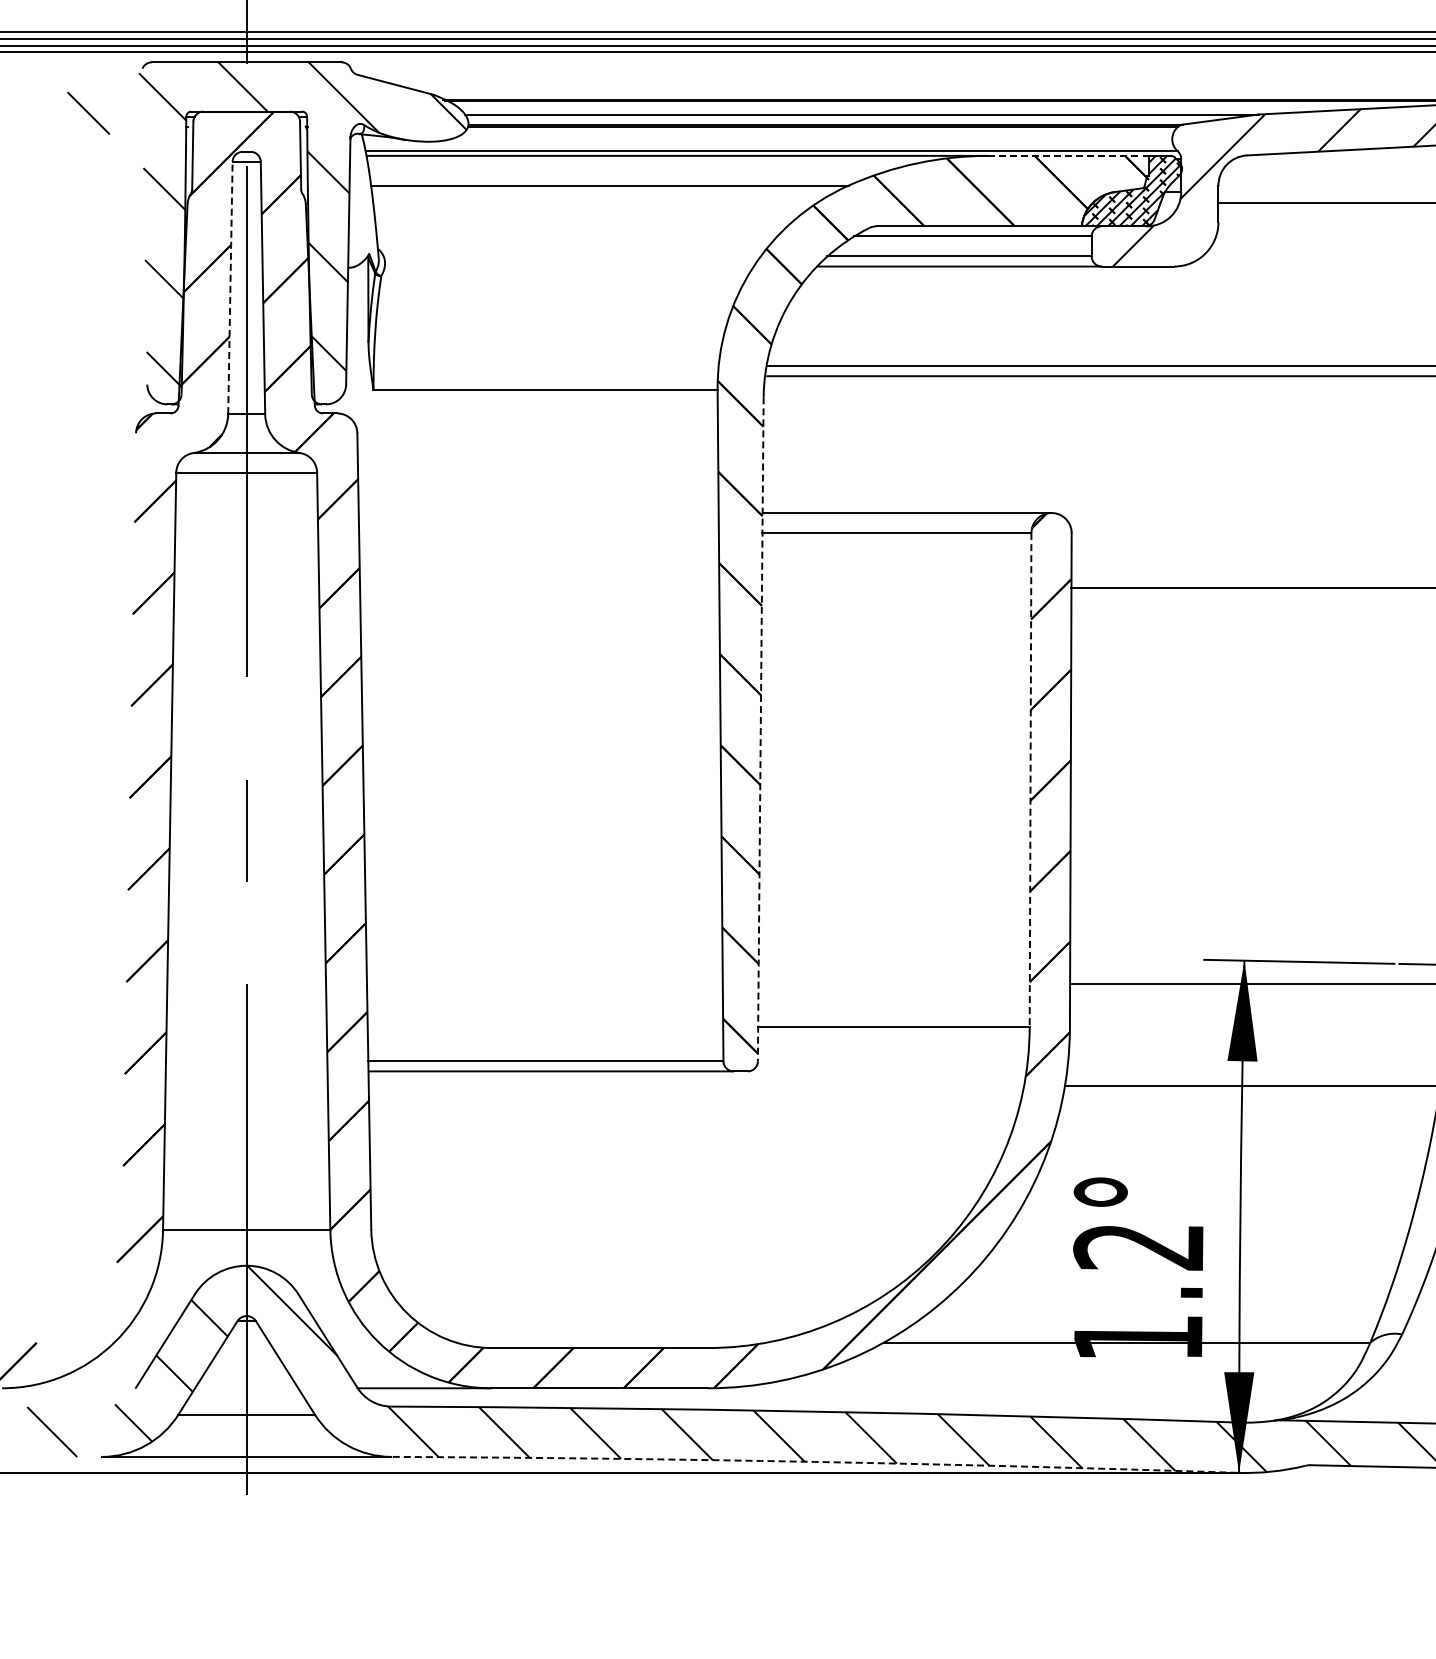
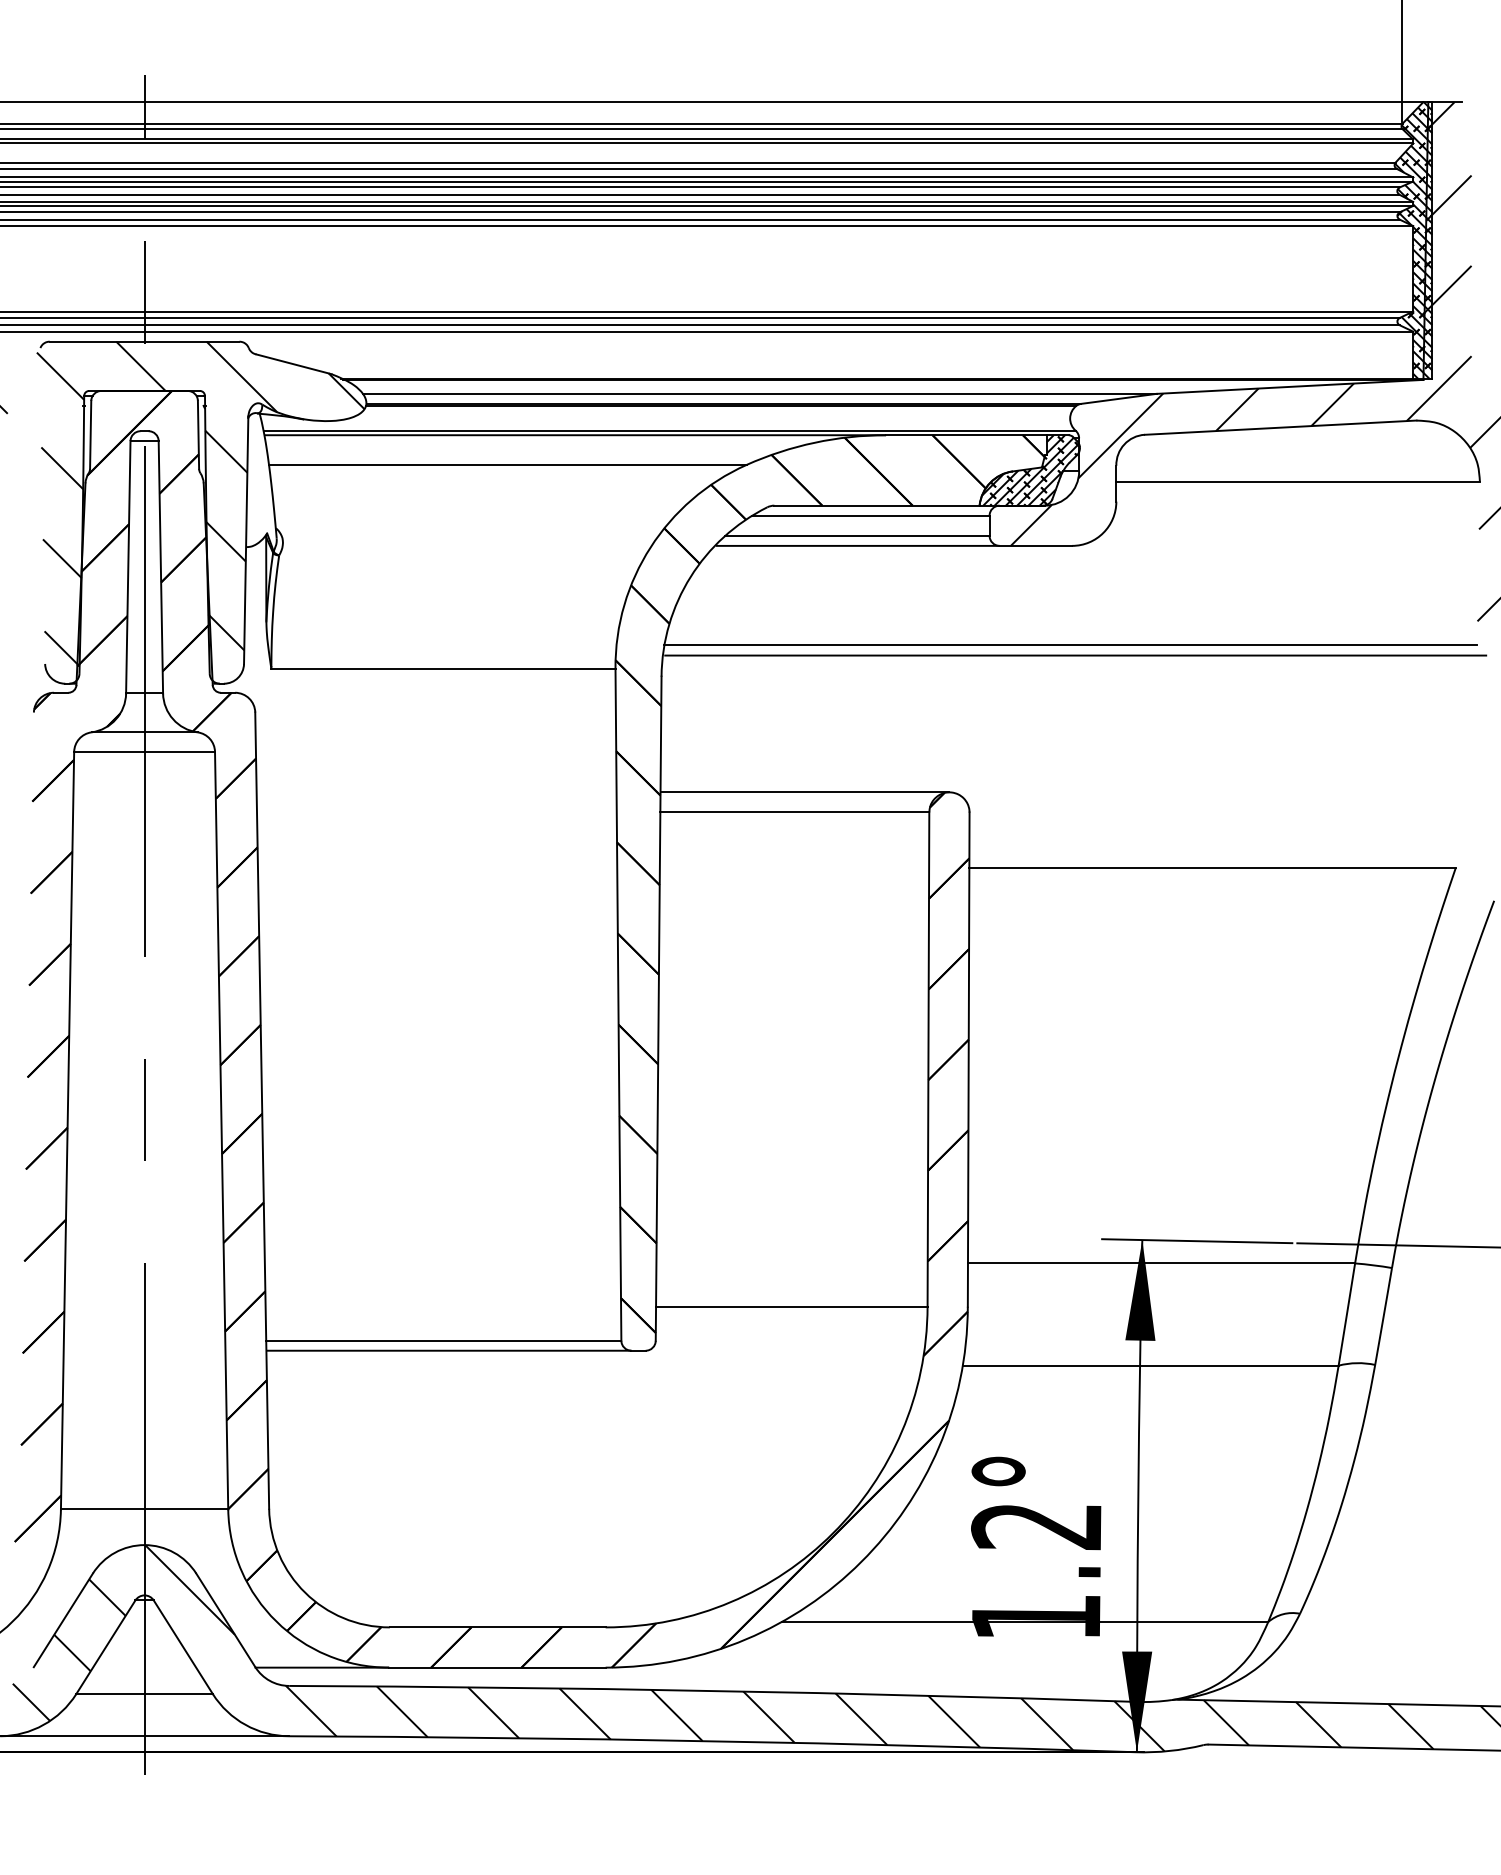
line: (1069, 156) -> (967, 435), dashed -> solid
line: (230, 287) -> (128, 566), dashed -> solid
line: (760, 730) -> (658, 1009), dashed -> solid
line: (1030, 781) -> (928, 1060), dashed -> solid
arc: (814, 1462) -> (712, 1741), dashed -> solid

